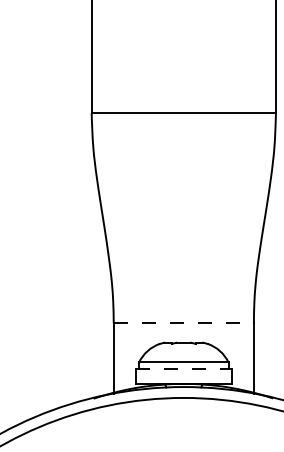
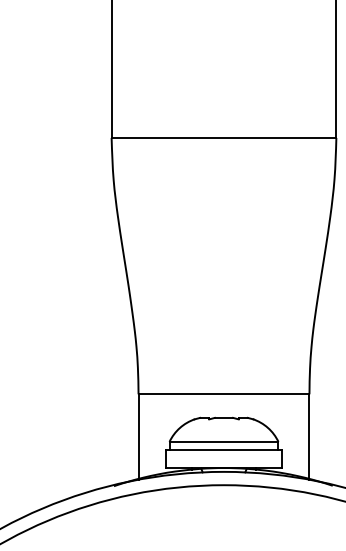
line: (184, 323) -> (224, 394), dashed -> solid
line: (184, 368) -> (224, 449), dashed -> solid

